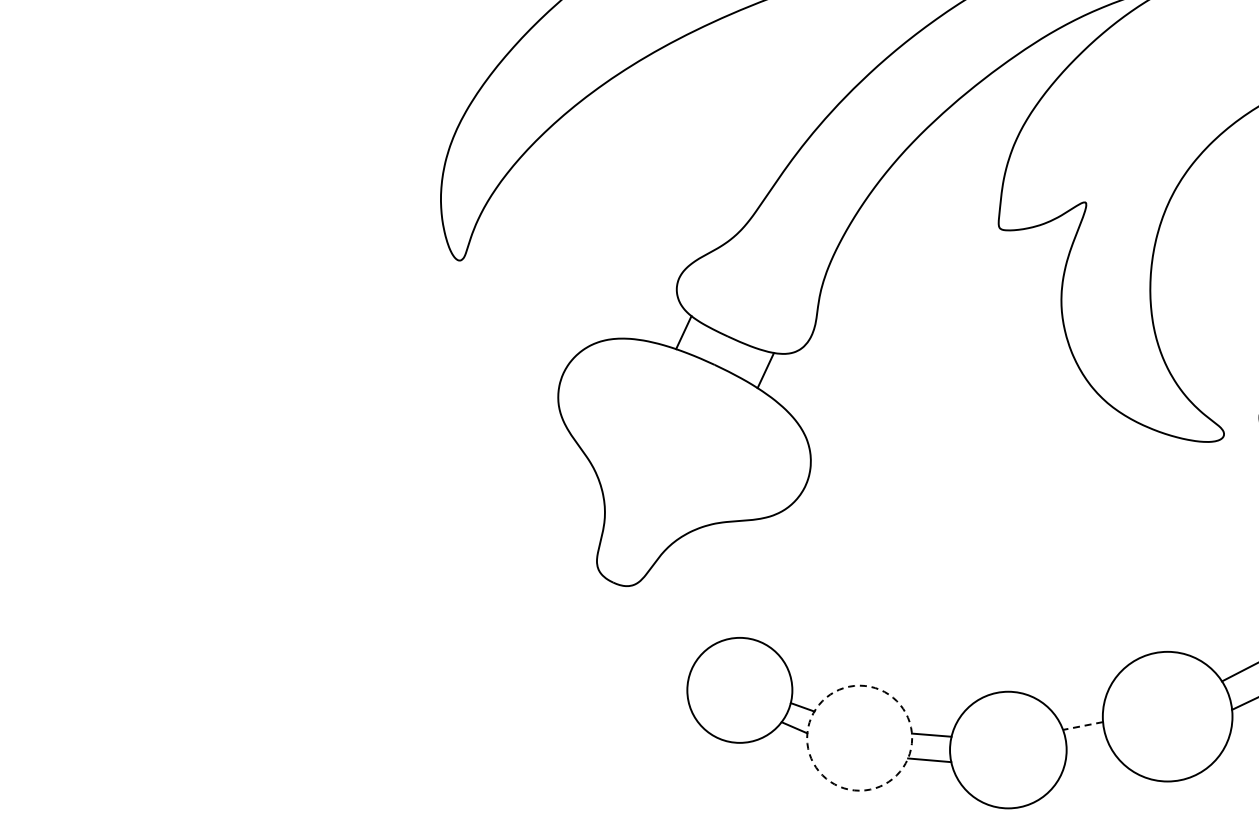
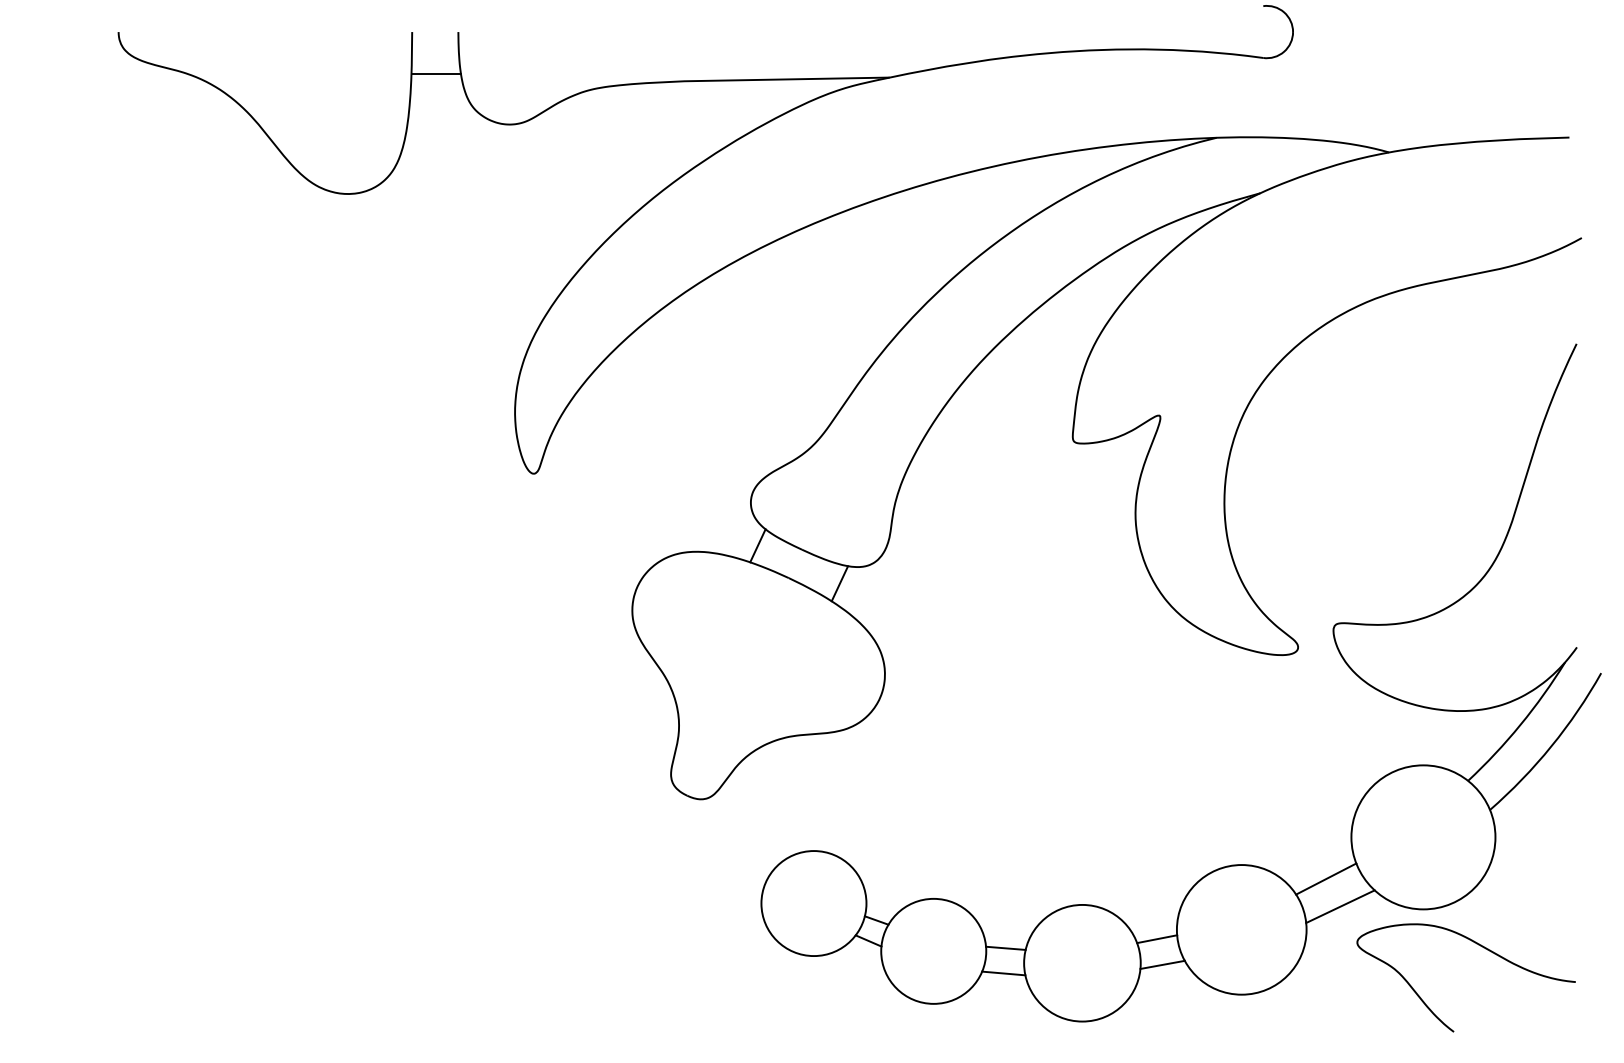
line: (1082, 726) -> (1156, 939), dashed -> solid
circle: (859, 737) -> (933, 950), dashed -> solid
line: (1088, 751) -> (1162, 964), added

